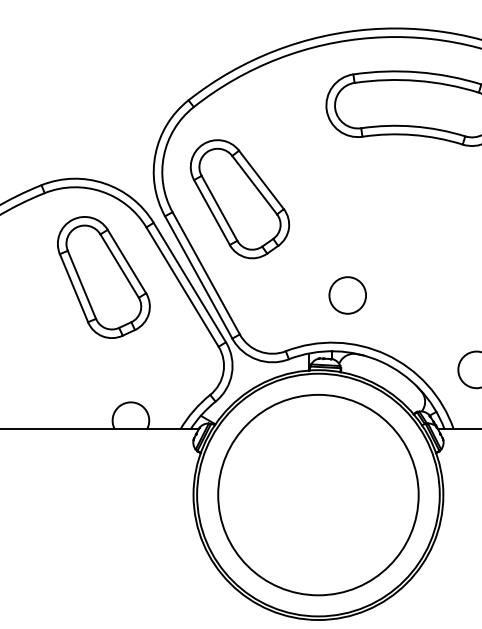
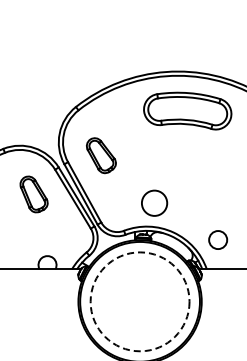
part: (240, 198) -> (101, 155), size x0.6
part: (102, 277) -> (33, 194), size x0.6
circle: (347, 295) -> (154, 203), size x1.4
circle: (317, 494) -> (139, 301), solid -> dashed

